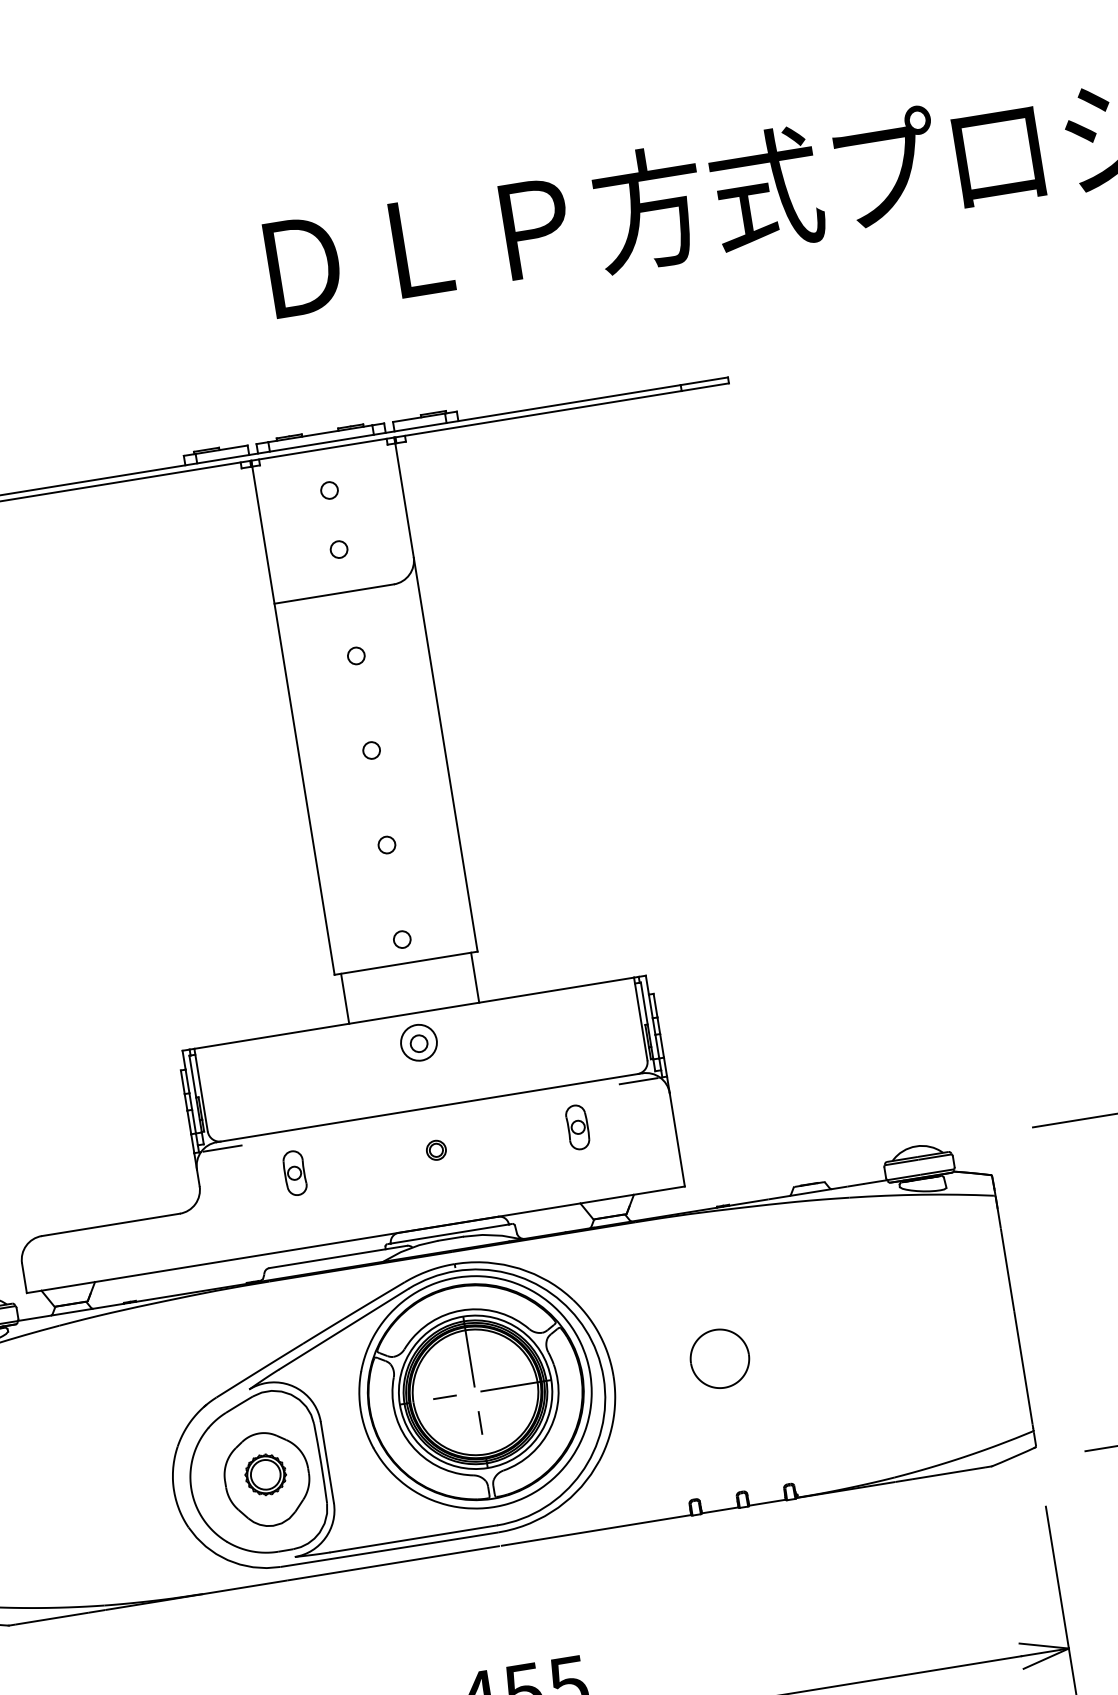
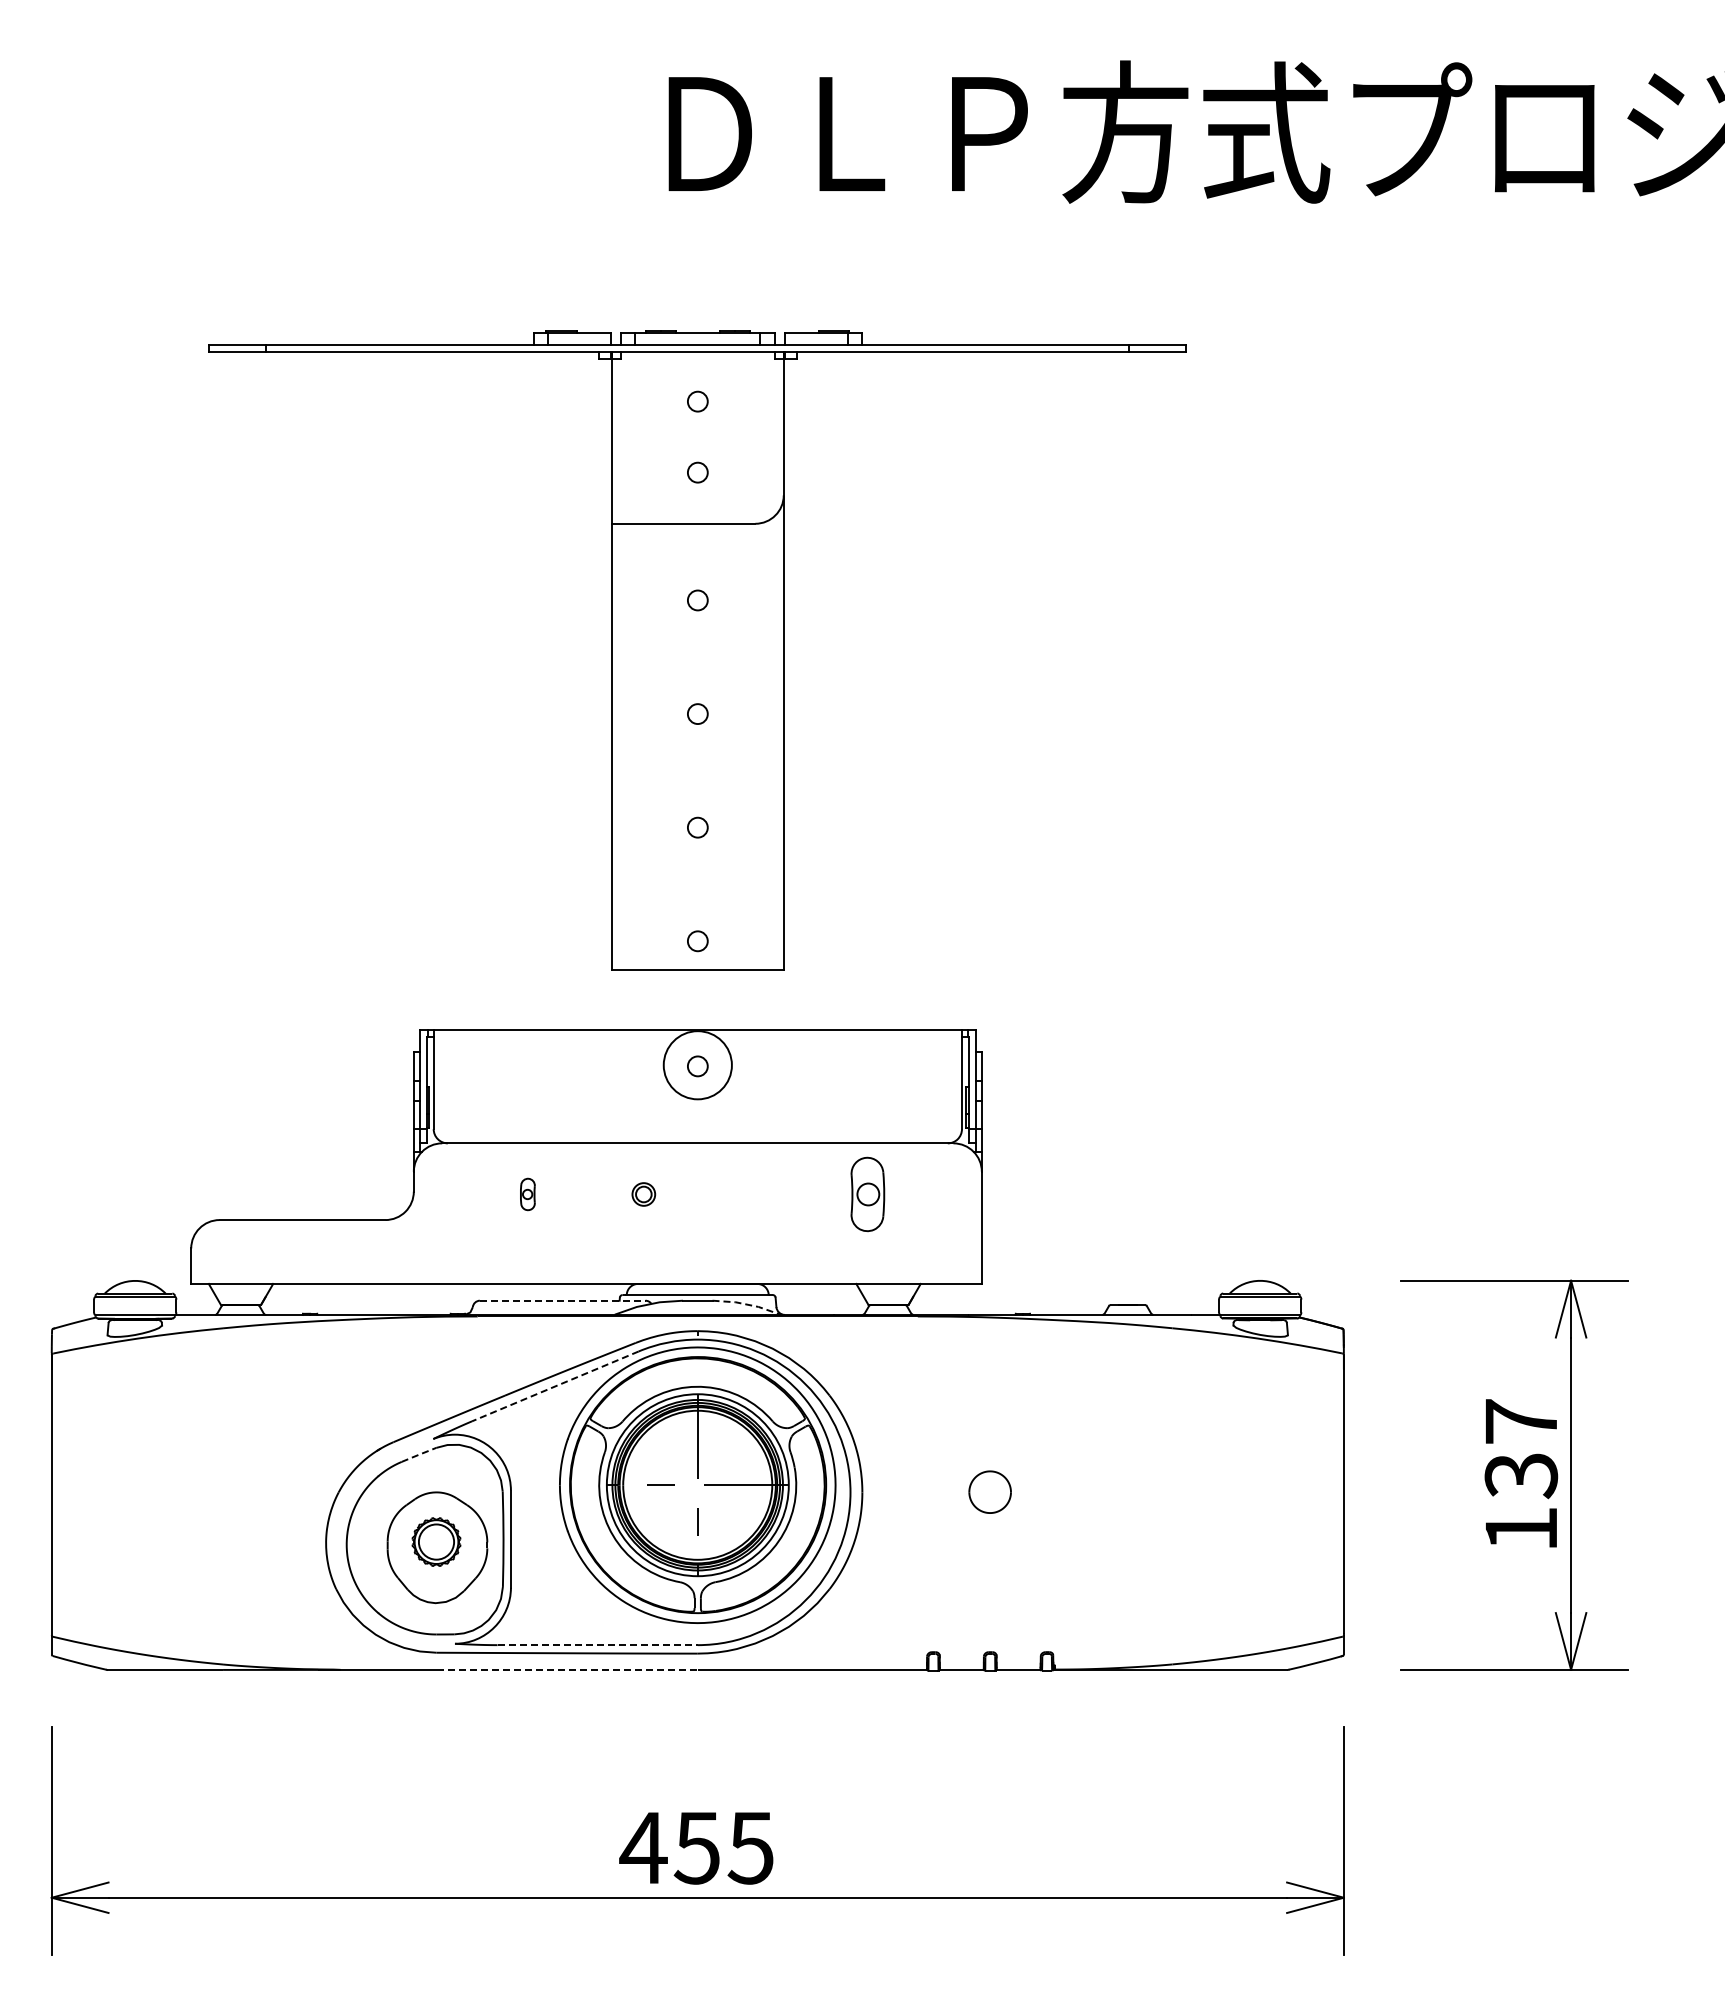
line: (474, 977) -> (775, 999), removed
line: (344, 998) -> (619, 999), removed
circle: (418, 1042) -> (697, 1064), size x1.6
line: (638, 1080) -> (947, 1151), removed
part: (577, 1127) -> (867, 1194), size x1.4
line: (222, 1148) -> (447, 1151), removed
part: (436, 1150) -> (643, 1194), moved
part: (294, 1173) -> (527, 1194), size x0.6
line: (492, 1235) -> (747, 1304), solid -> dashed
line: (338, 1256) -> (562, 1300), solid -> dashed
line: (343, 1329) -> (554, 1386), solid -> dashed
part: (719, 1358) -> (989, 1491), size x0.6
line: (239, 1404) -> (419, 1454), solid -> dashed
line: (414, 1539) -> (598, 1645), solid -> dashed
line: (393, 1562) -> (569, 1669), solid -> dashed

